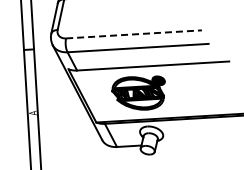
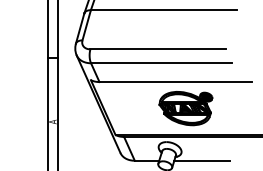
line: (134, 34) -> (158, 49), dashed -> solid
part: (138, 93) -> (185, 108), moved
line: (183, 142) -> (201, 160), added

